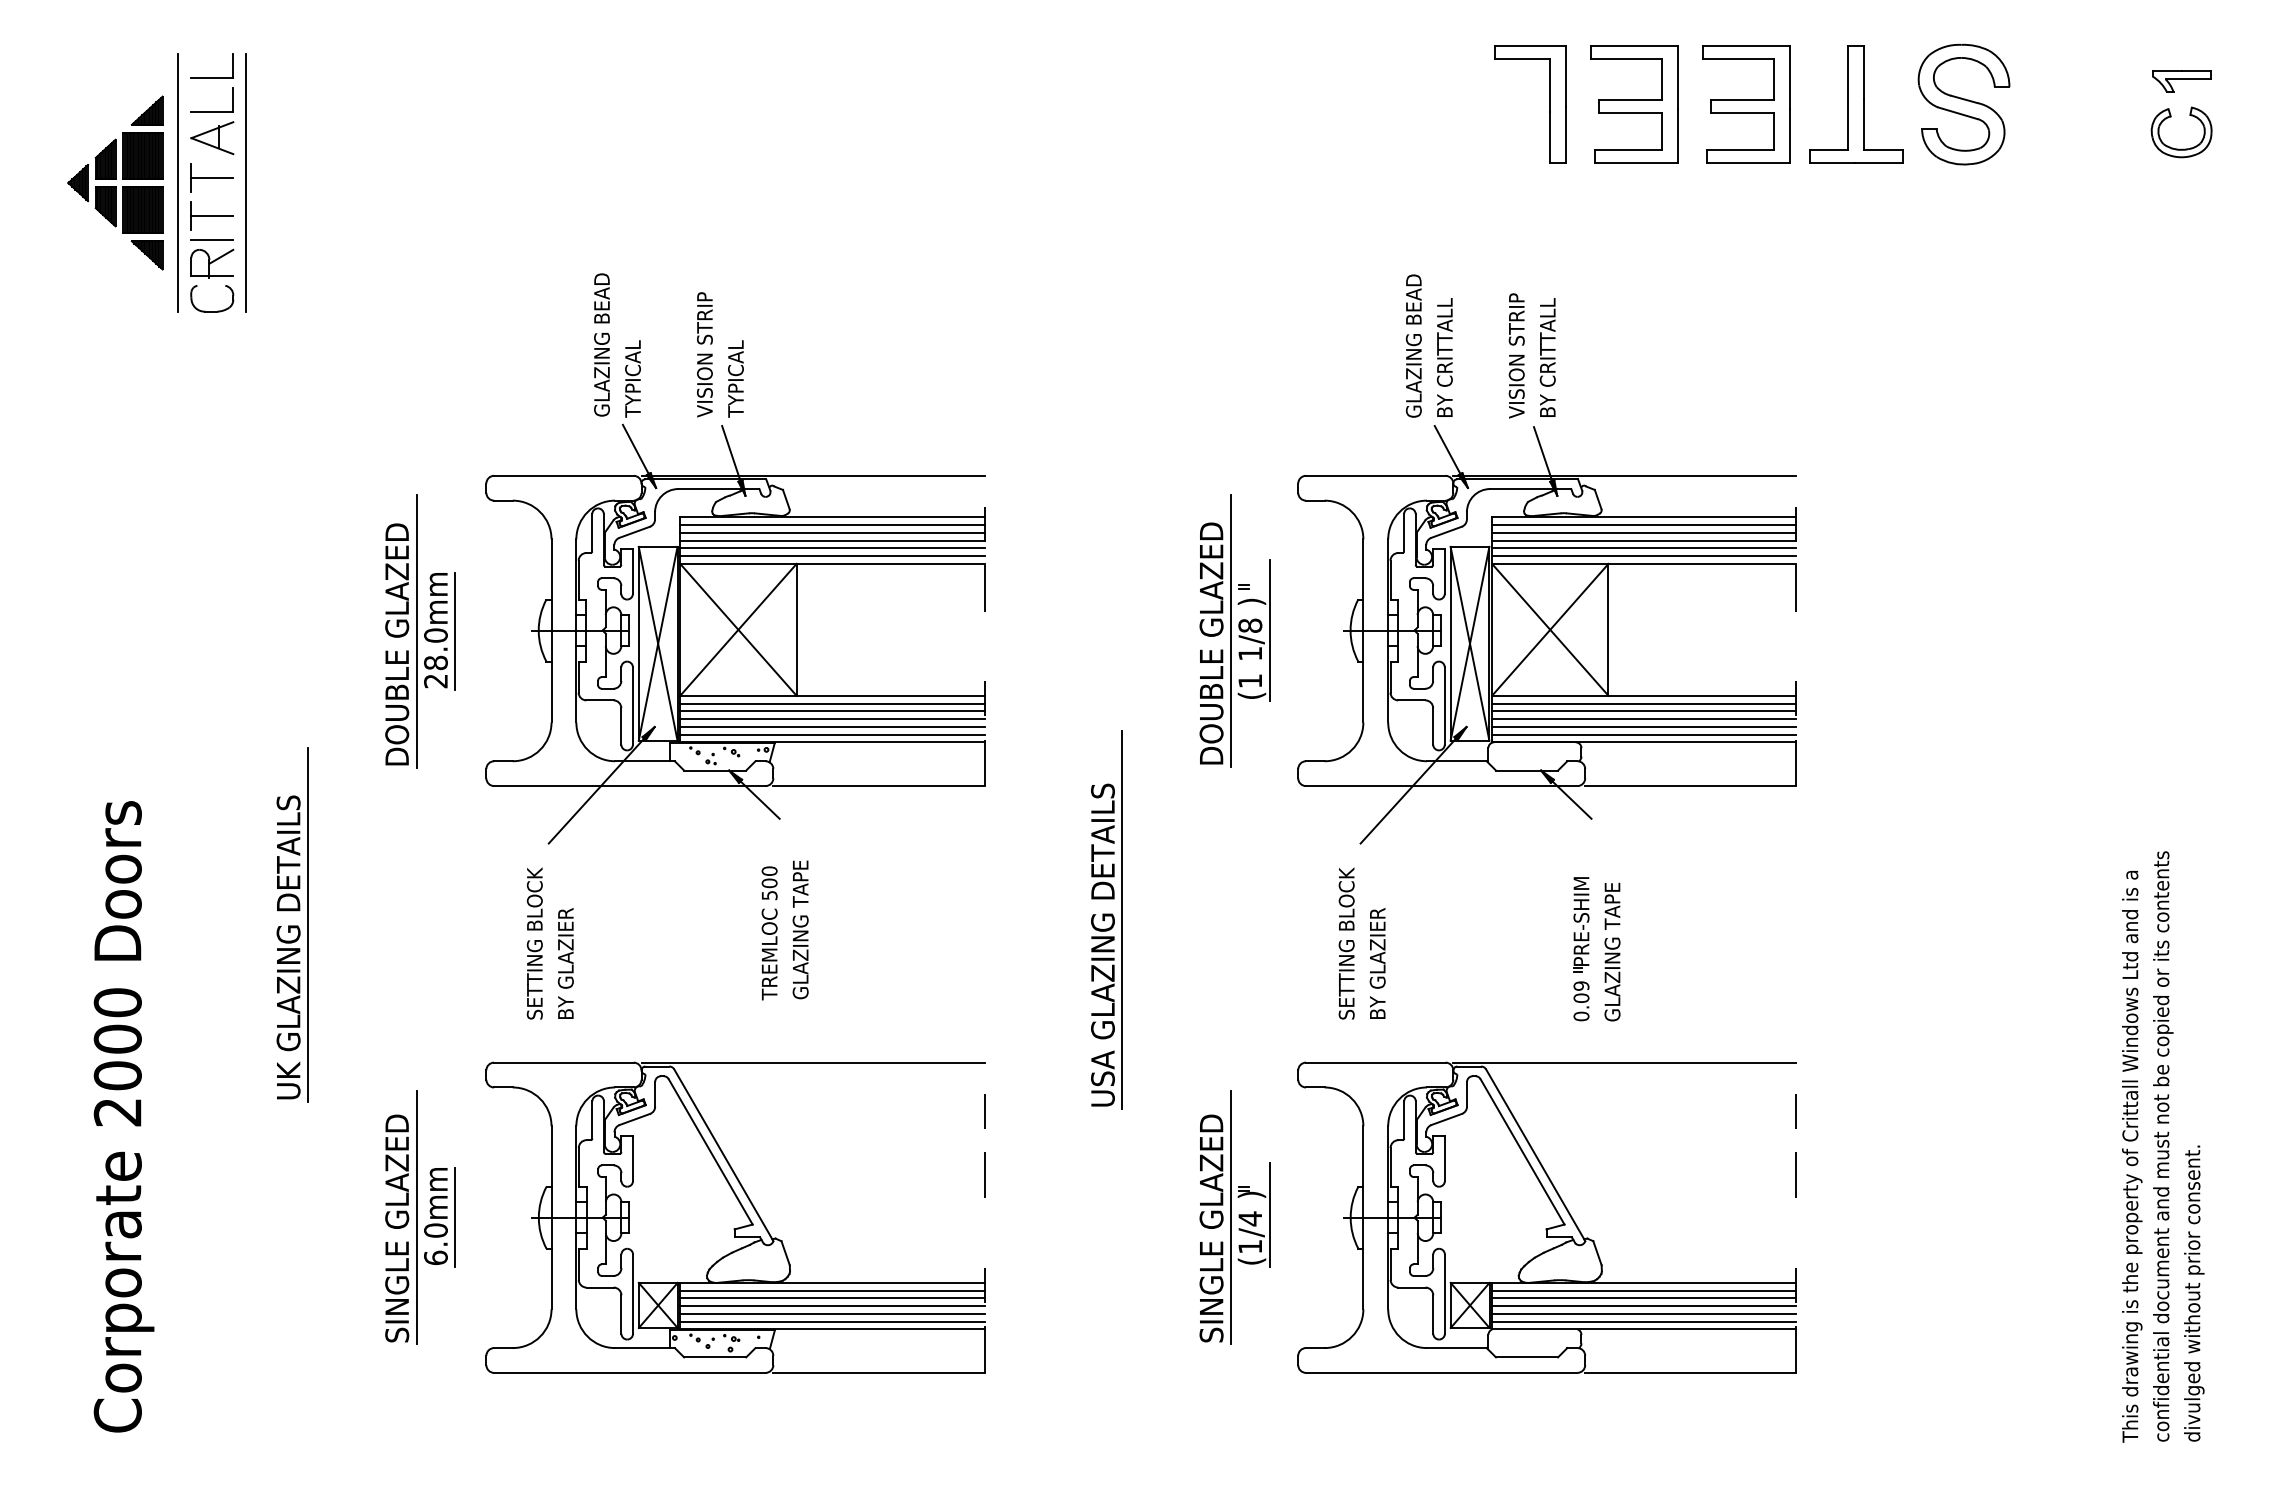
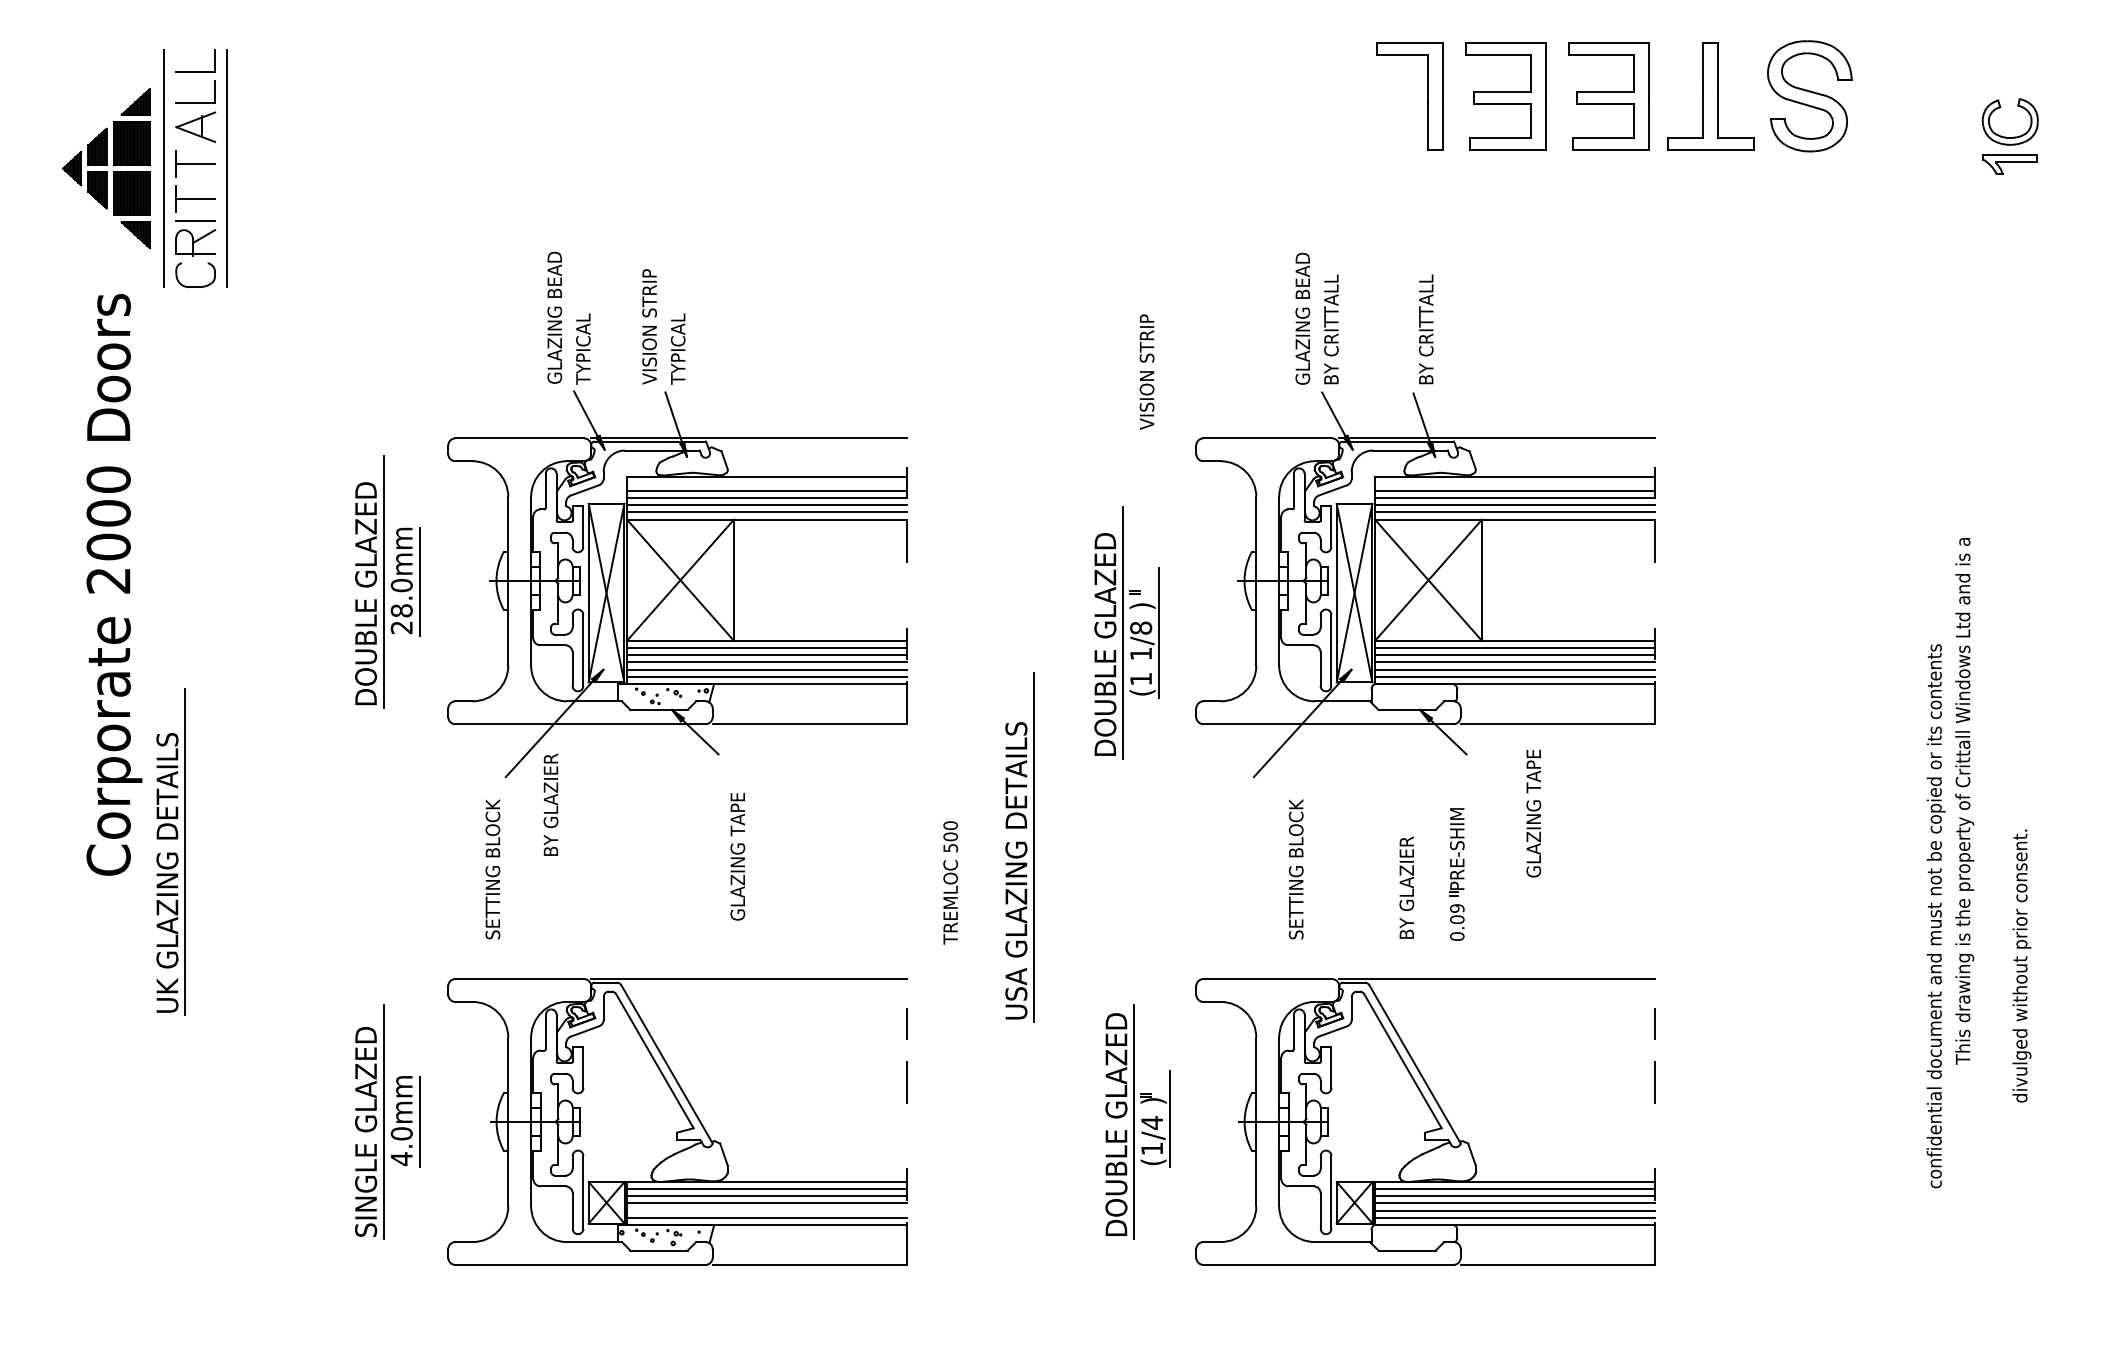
part: (2181, 81) -> (2010, 164), moved
text: (1516, 355) -> (1146, 371), moved
line: (832, 525) -> (767, 484), removed
line: (1644, 525) -> (1515, 484), removed
part: (1234, 630) -> (1126, 632), moved
part: (292, 924) -> (171, 851), moved
text: (769, 933) -> (950, 883), moved
text: (1346, 943) -> (1296, 869), moved
text: (1612, 951) -> (1533, 813), moved
text: (565, 963) -> (550, 804), moved
text: (1377, 963) -> (1406, 887), moved
text: (123, 1116) -> (113, 584), moved
text: (2163, 1146) -> (1936, 916), moved
text: (2132, 1156) -> (1964, 801), moved
text: (1211, 1220) -> (1116, 1124), SINGLE GLAZED -> DOUBLE GLAZED
text: (435, 1257) -> (401, 1158), 6.0mm -> 4.0mm
text: (2194, 1293) -> (2022, 966), moved
line: (832, 1313) -> (767, 1210), removed

